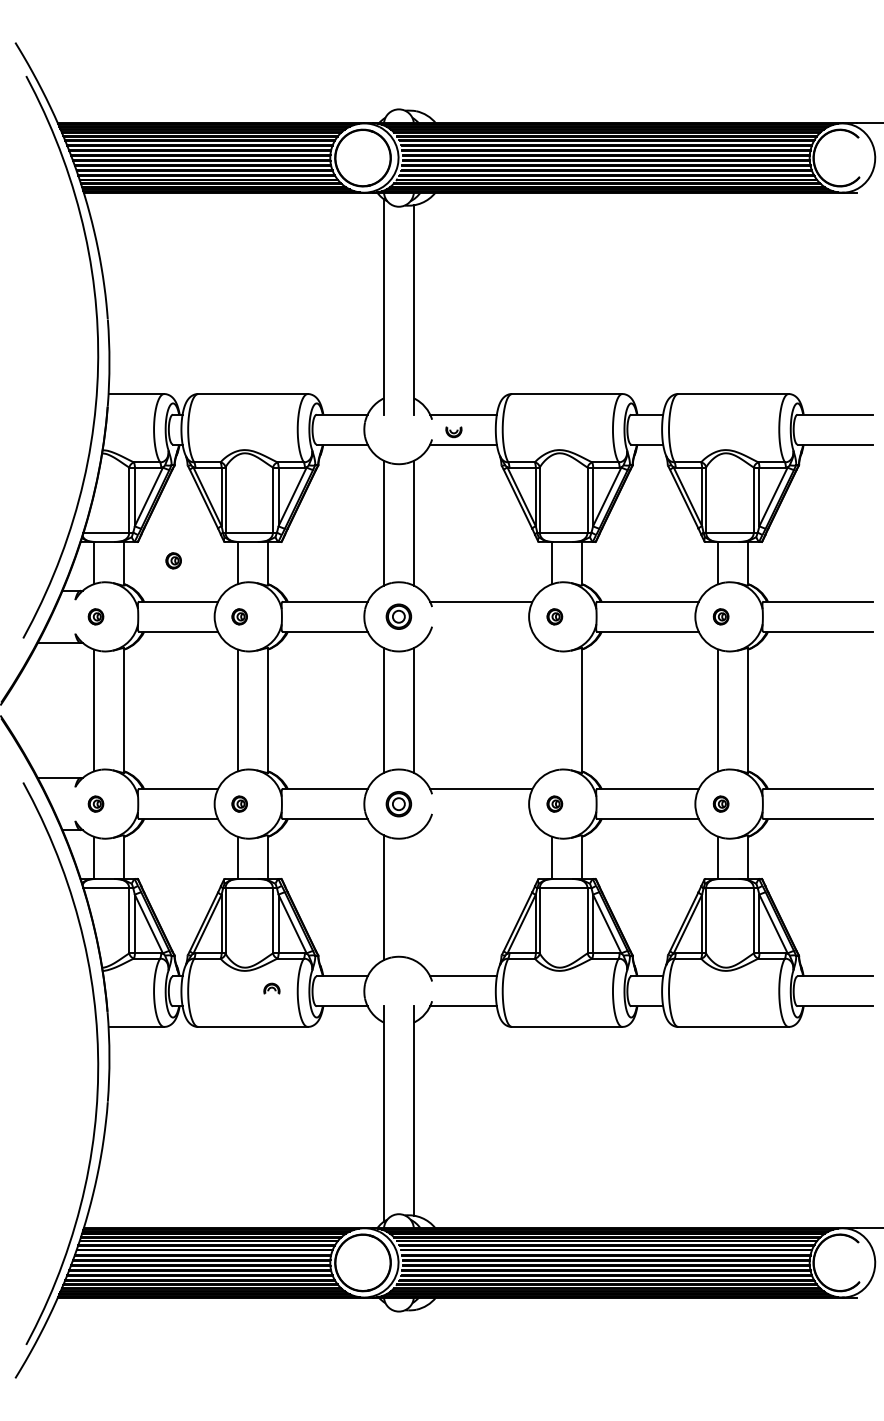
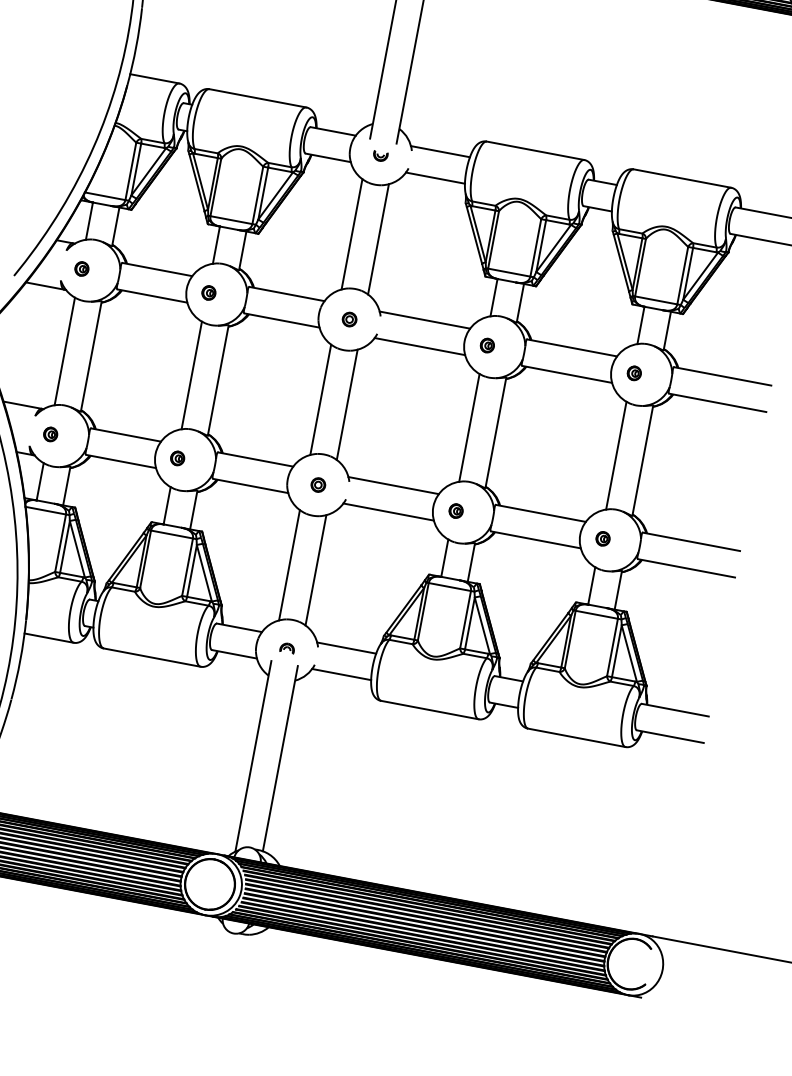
part: (453, 432) -> (380, 156), moved
part: (173, 560) -> (159, 232), removed
part: (398, 616) -> (349, 319), size x0.62
line: (481, 631) -> (420, 346), added
line: (552, 710) -> (469, 427), added
part: (398, 803) -> (318, 484), size x0.62
line: (481, 819) -> (388, 512), added
line: (413, 897) -> (315, 570), added
part: (271, 988) -> (287, 647), moved

